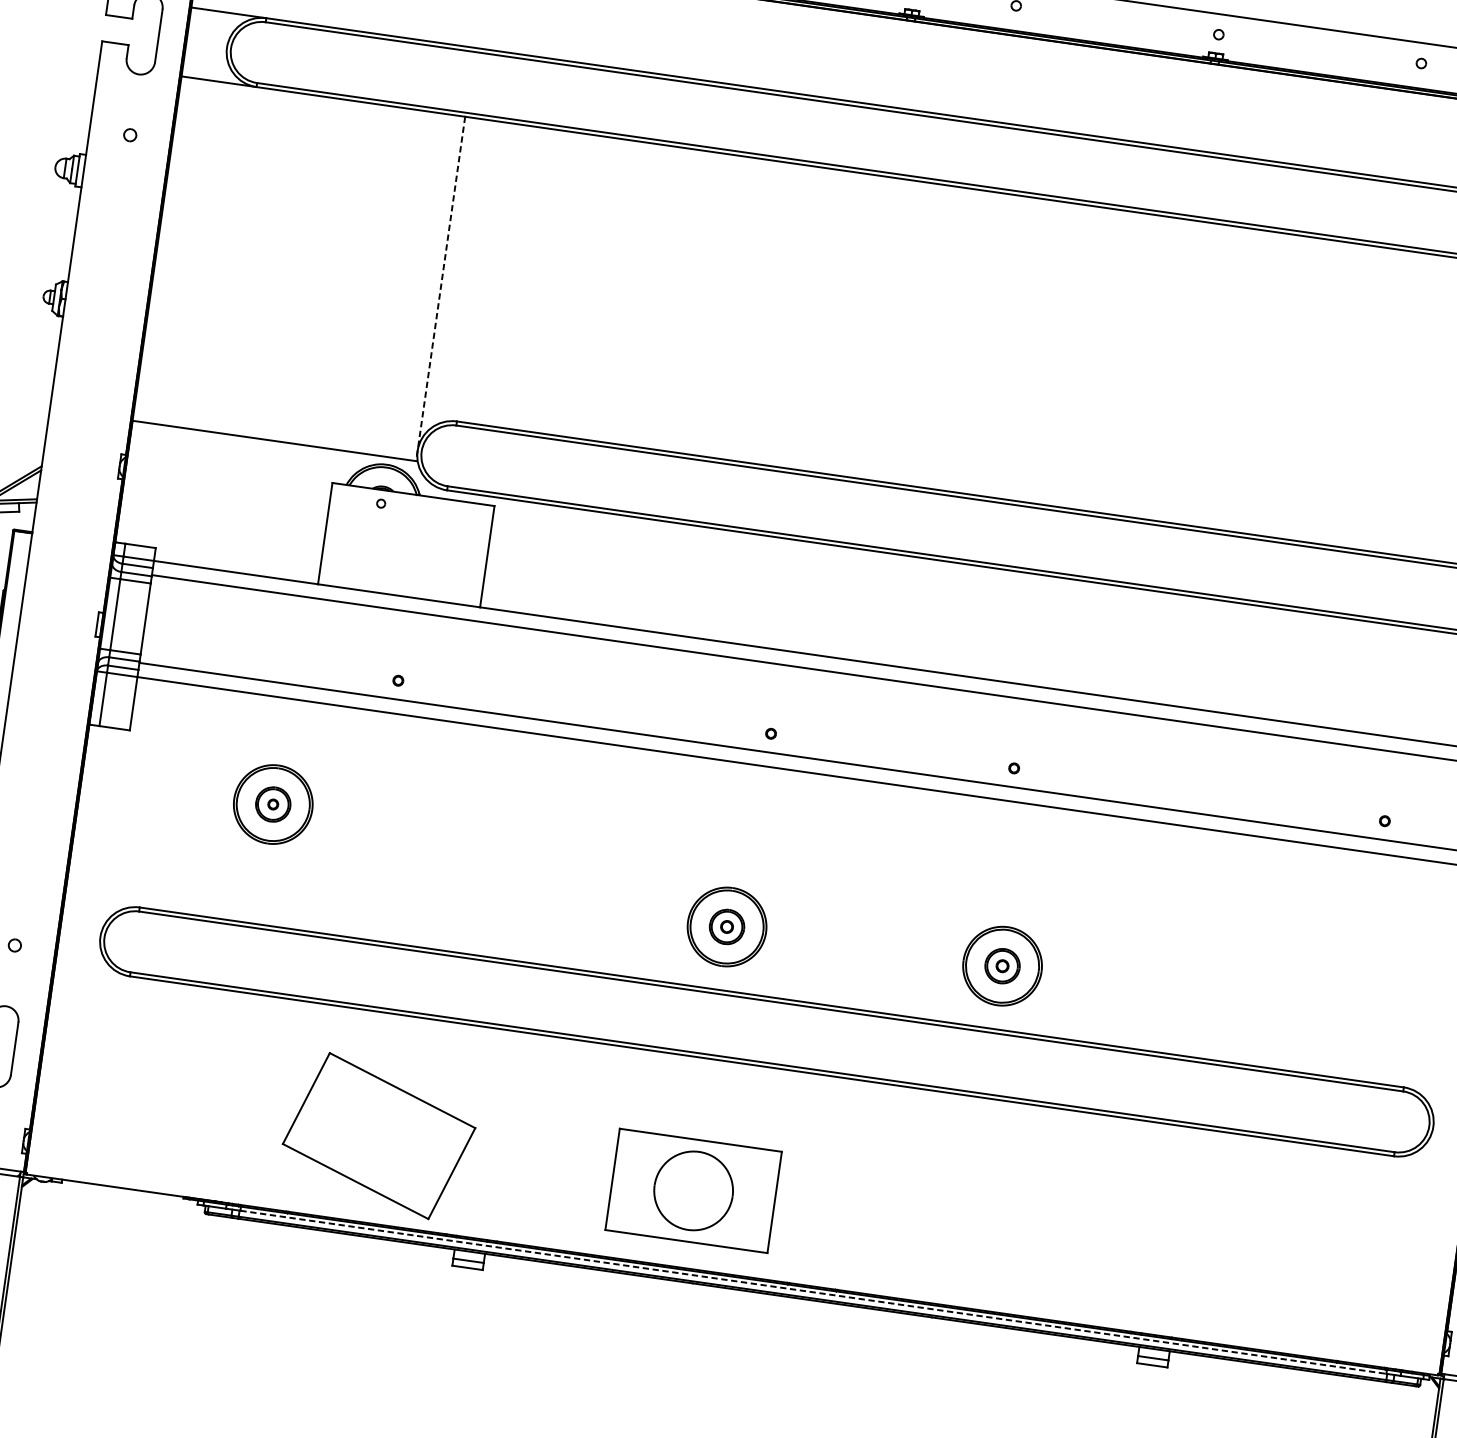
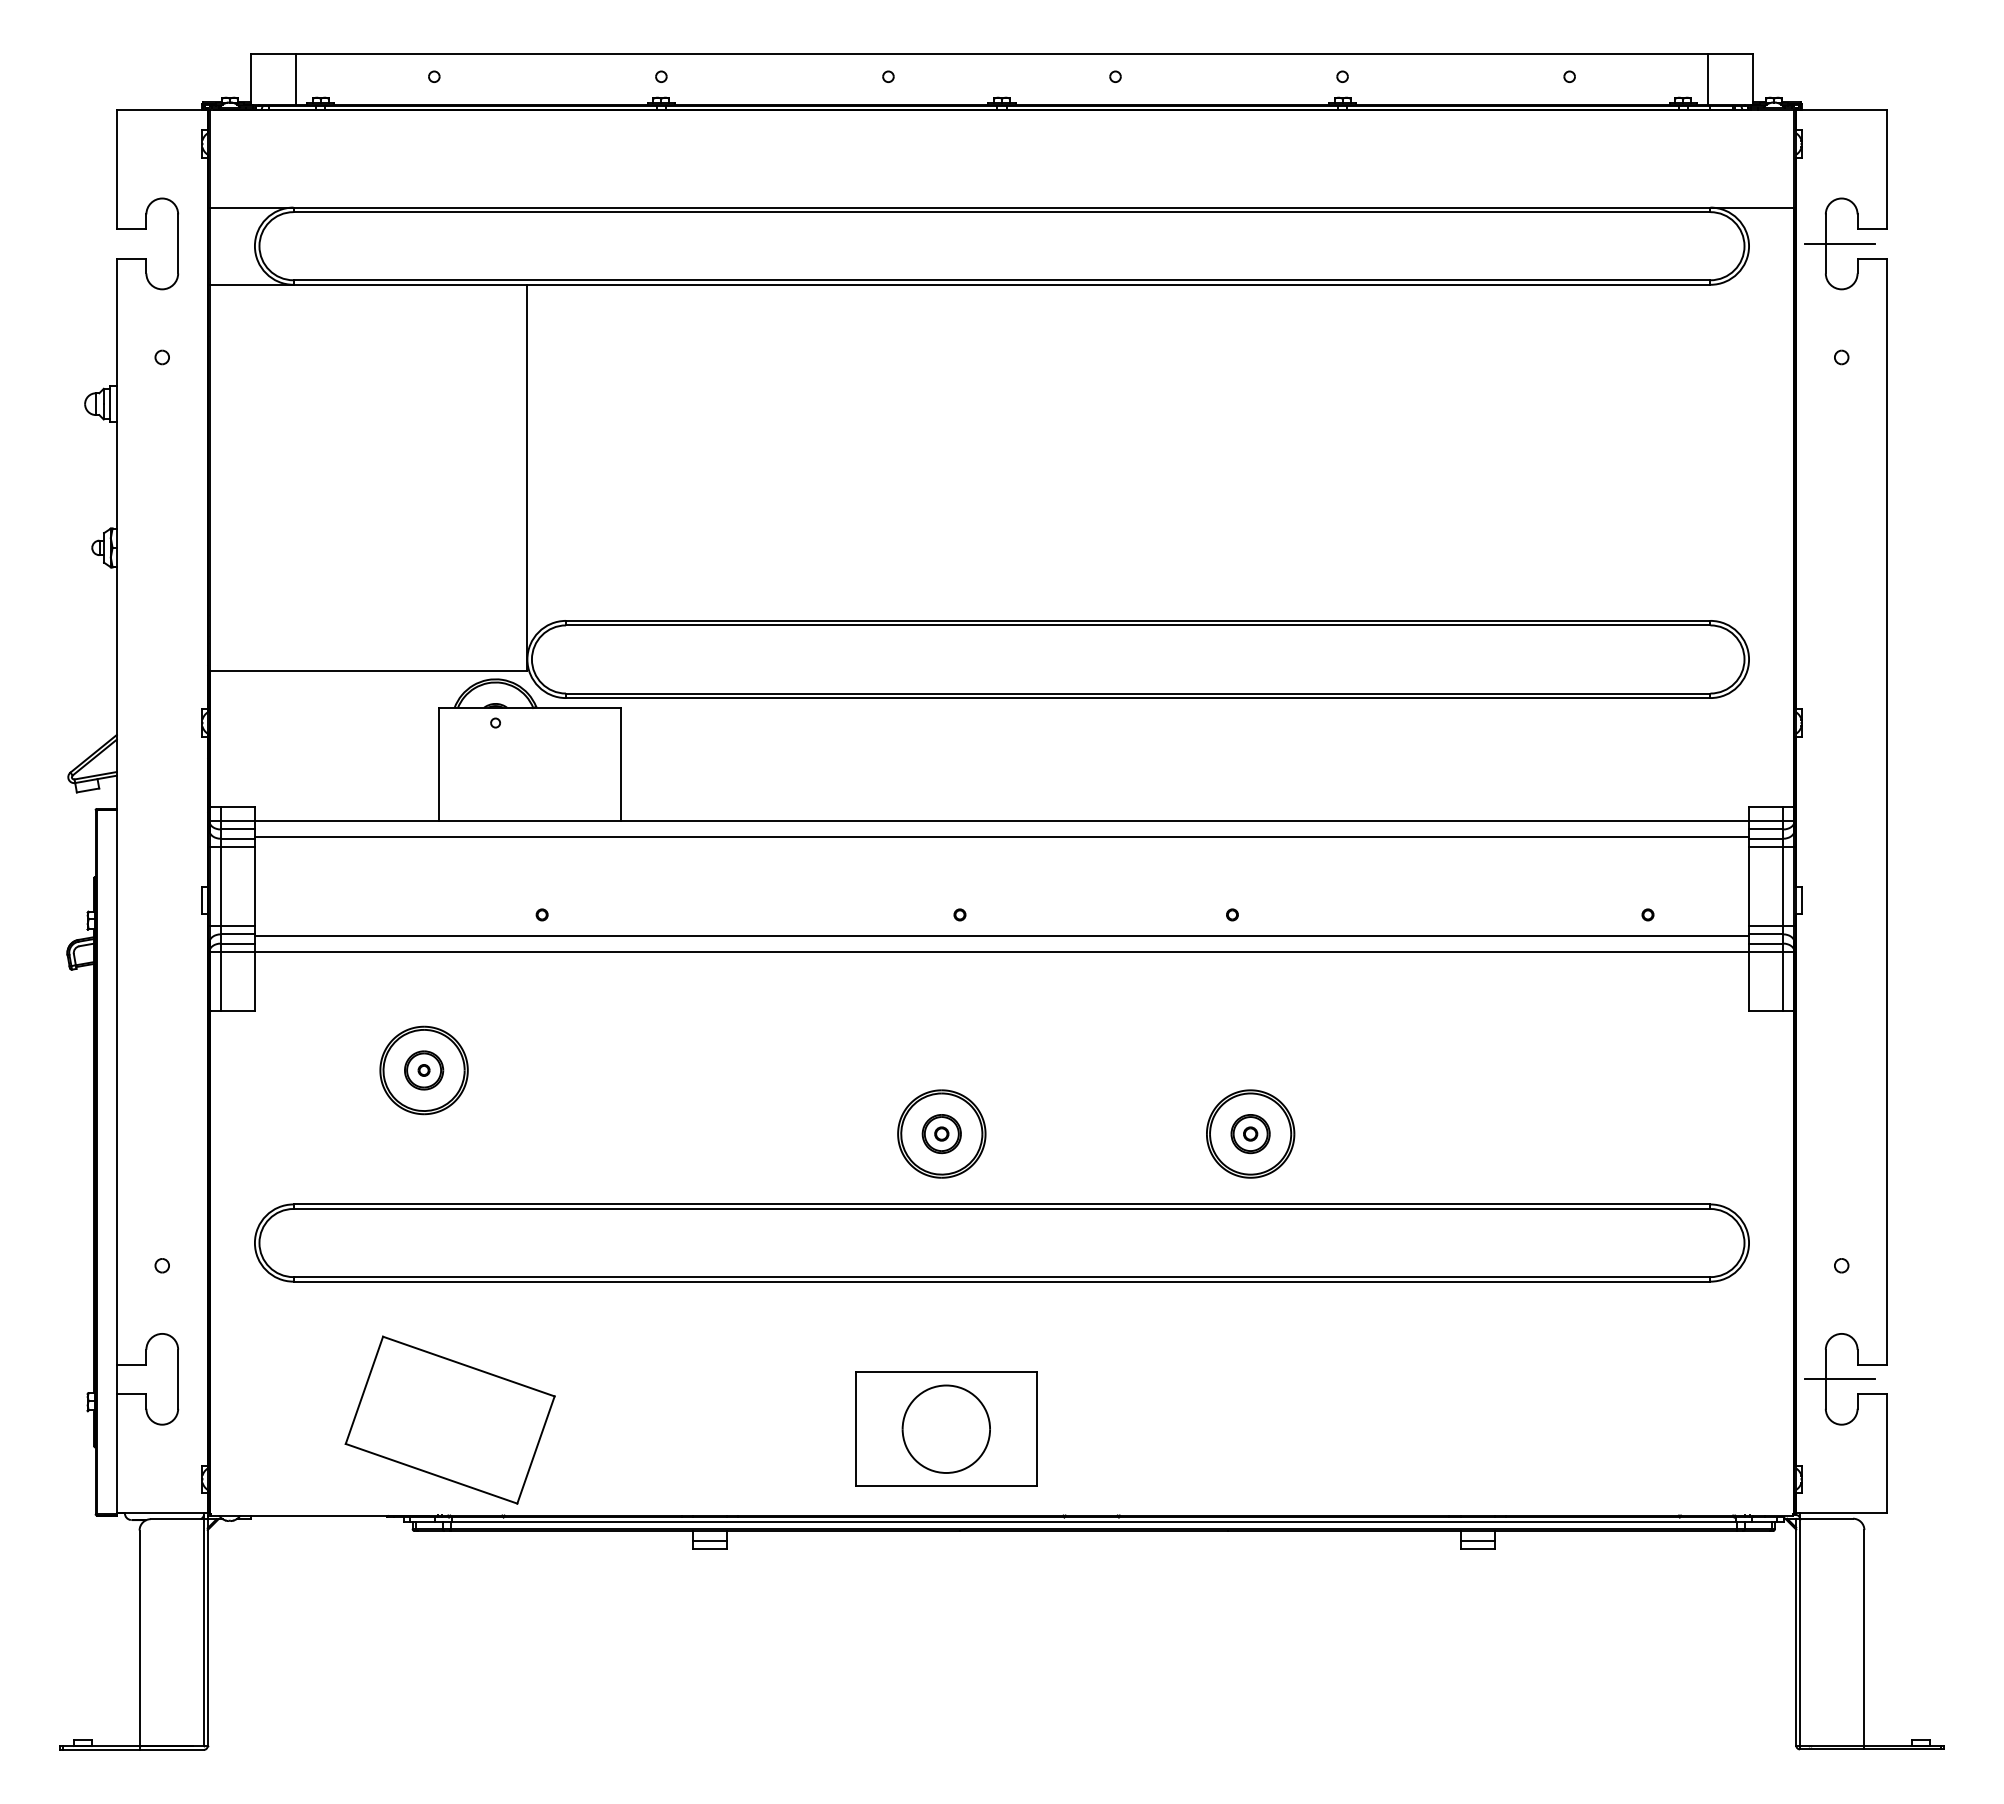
line: (440, 289) -> (527, 478), dashed -> solid
part: (378, 1135) -> (449, 1419), moved
line: (814, 1292) -> (1094, 1521), dashed -> solid

